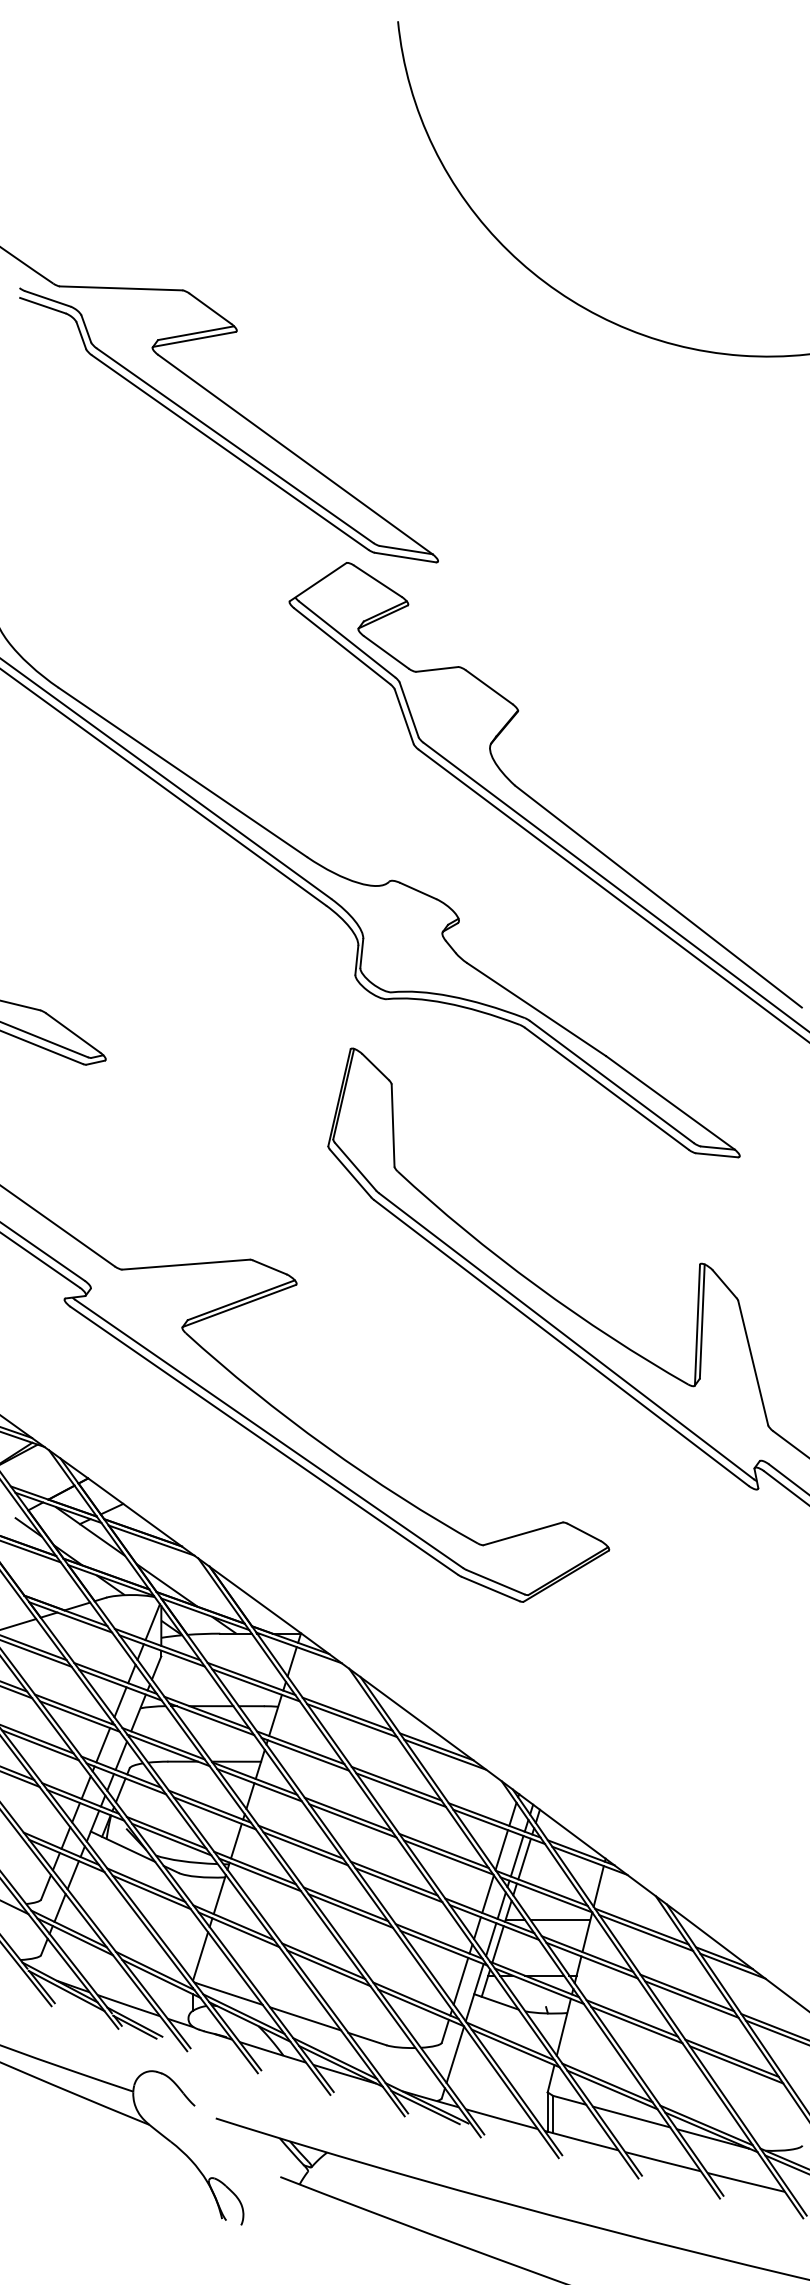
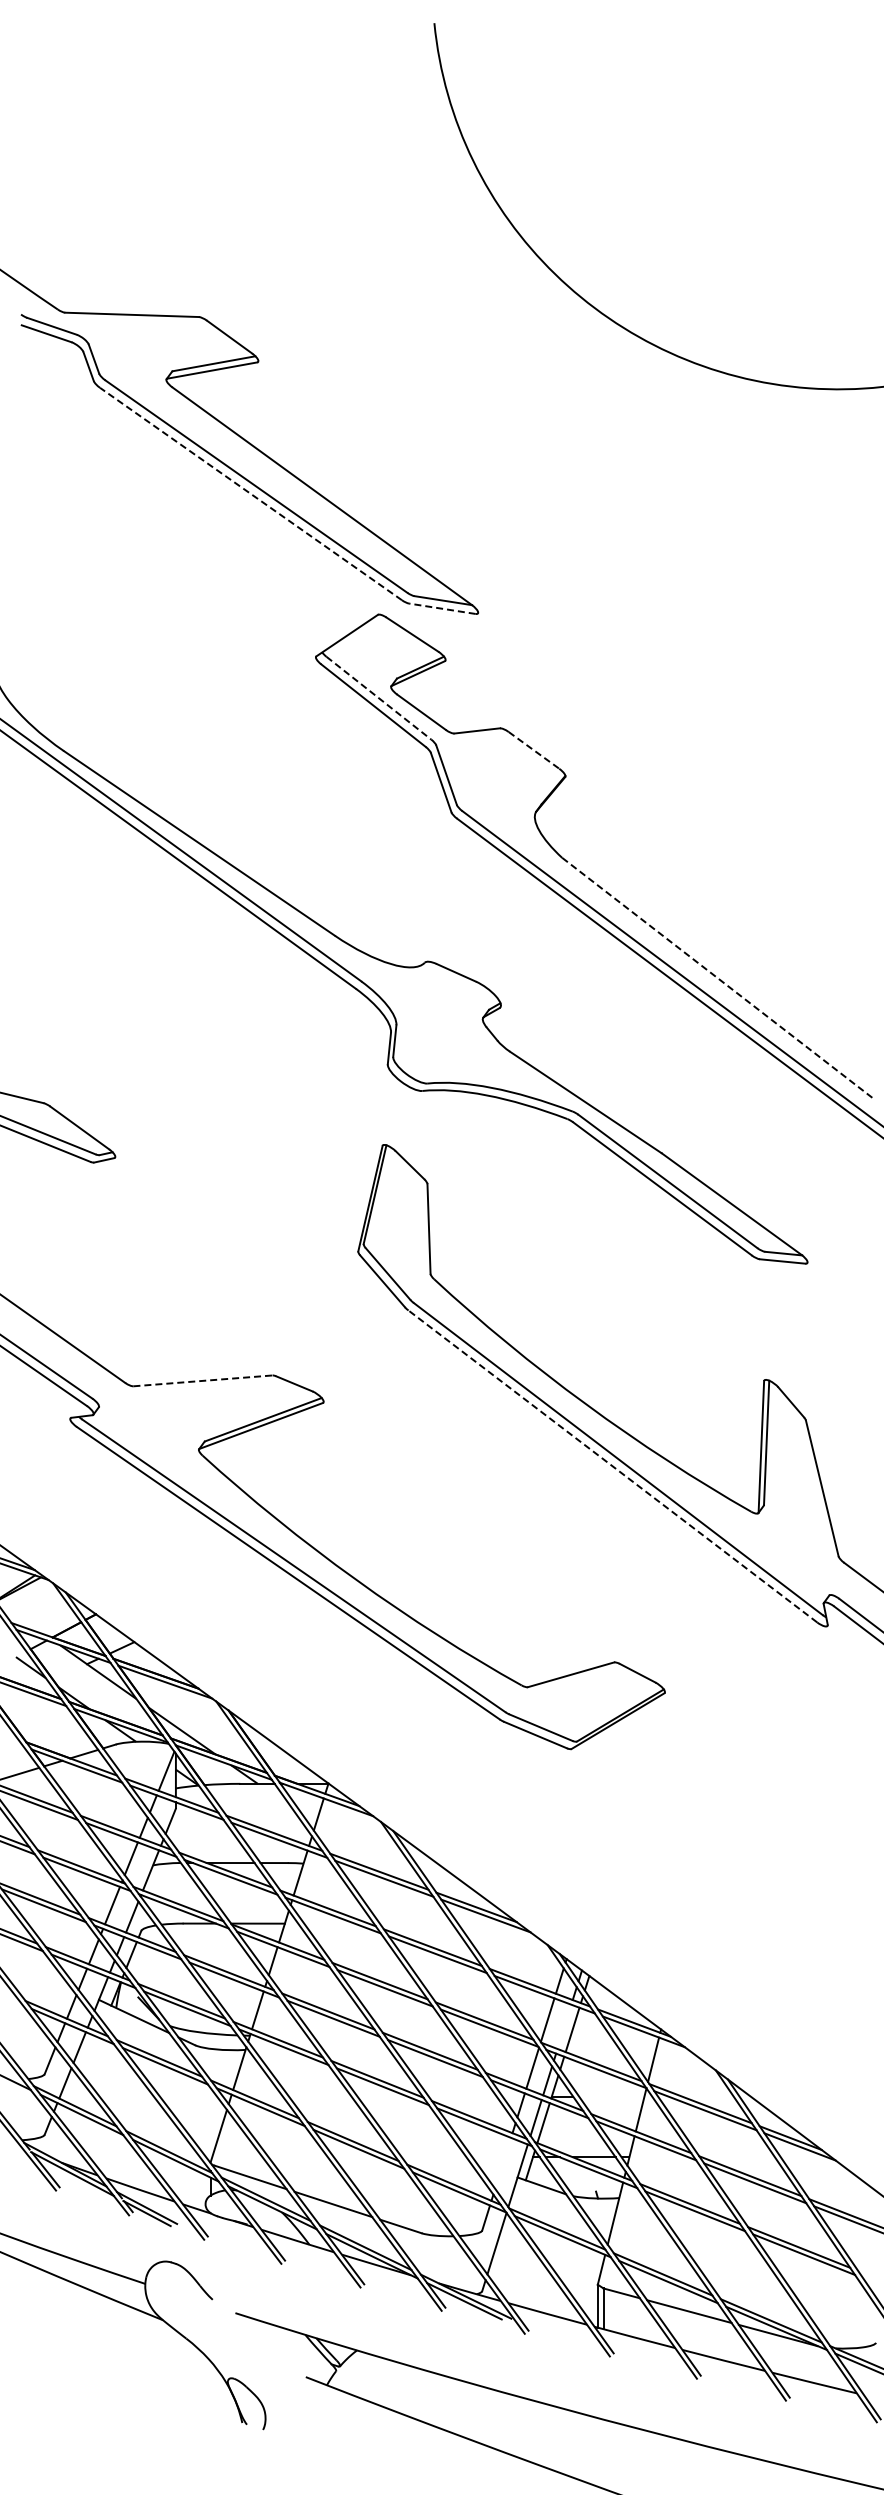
line: (230, 452) -> (251, 494), solid -> dashed
line: (405, 557) -> (442, 608), solid -> dashed
line: (346, 639) -> (378, 698), solid -> dashed
line: (489, 687) -> (534, 750), solid -> dashed
line: (658, 897) -> (718, 979), solid -> dashed
line: (185, 1264) -> (202, 1380), solid -> dashed
line: (561, 1343) -> (612, 1466), solid -> dashed
line: (517, 1855) -> (564, 2026), removed
line: (560, 1920) -> (611, 2096), removed
line: (461, 1980) -> (503, 2162), removed

